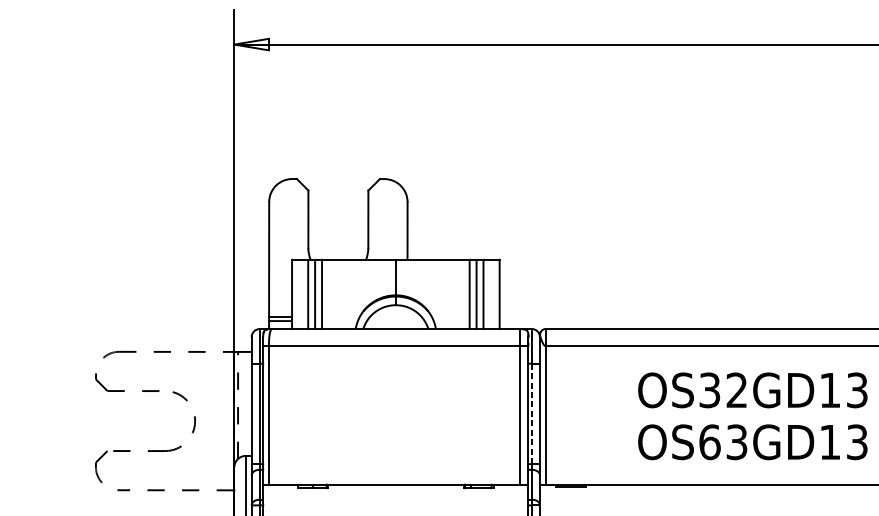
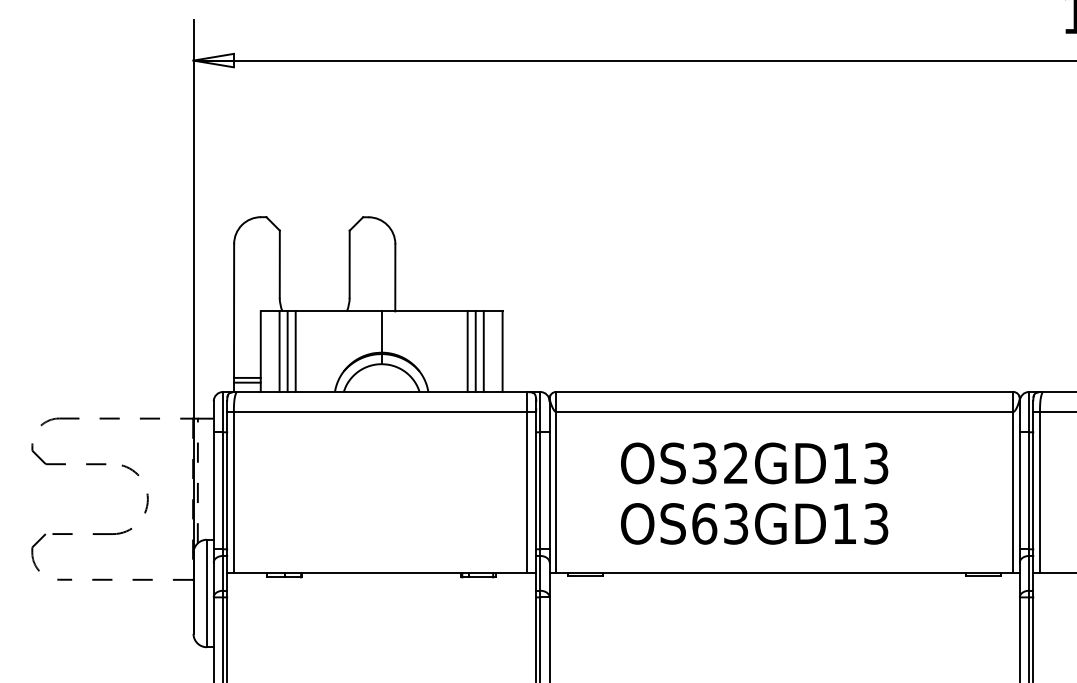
line: (532, 413) -> (540, 490), dashed -> solid
text: (752, 416) -> (754, 493), moved

